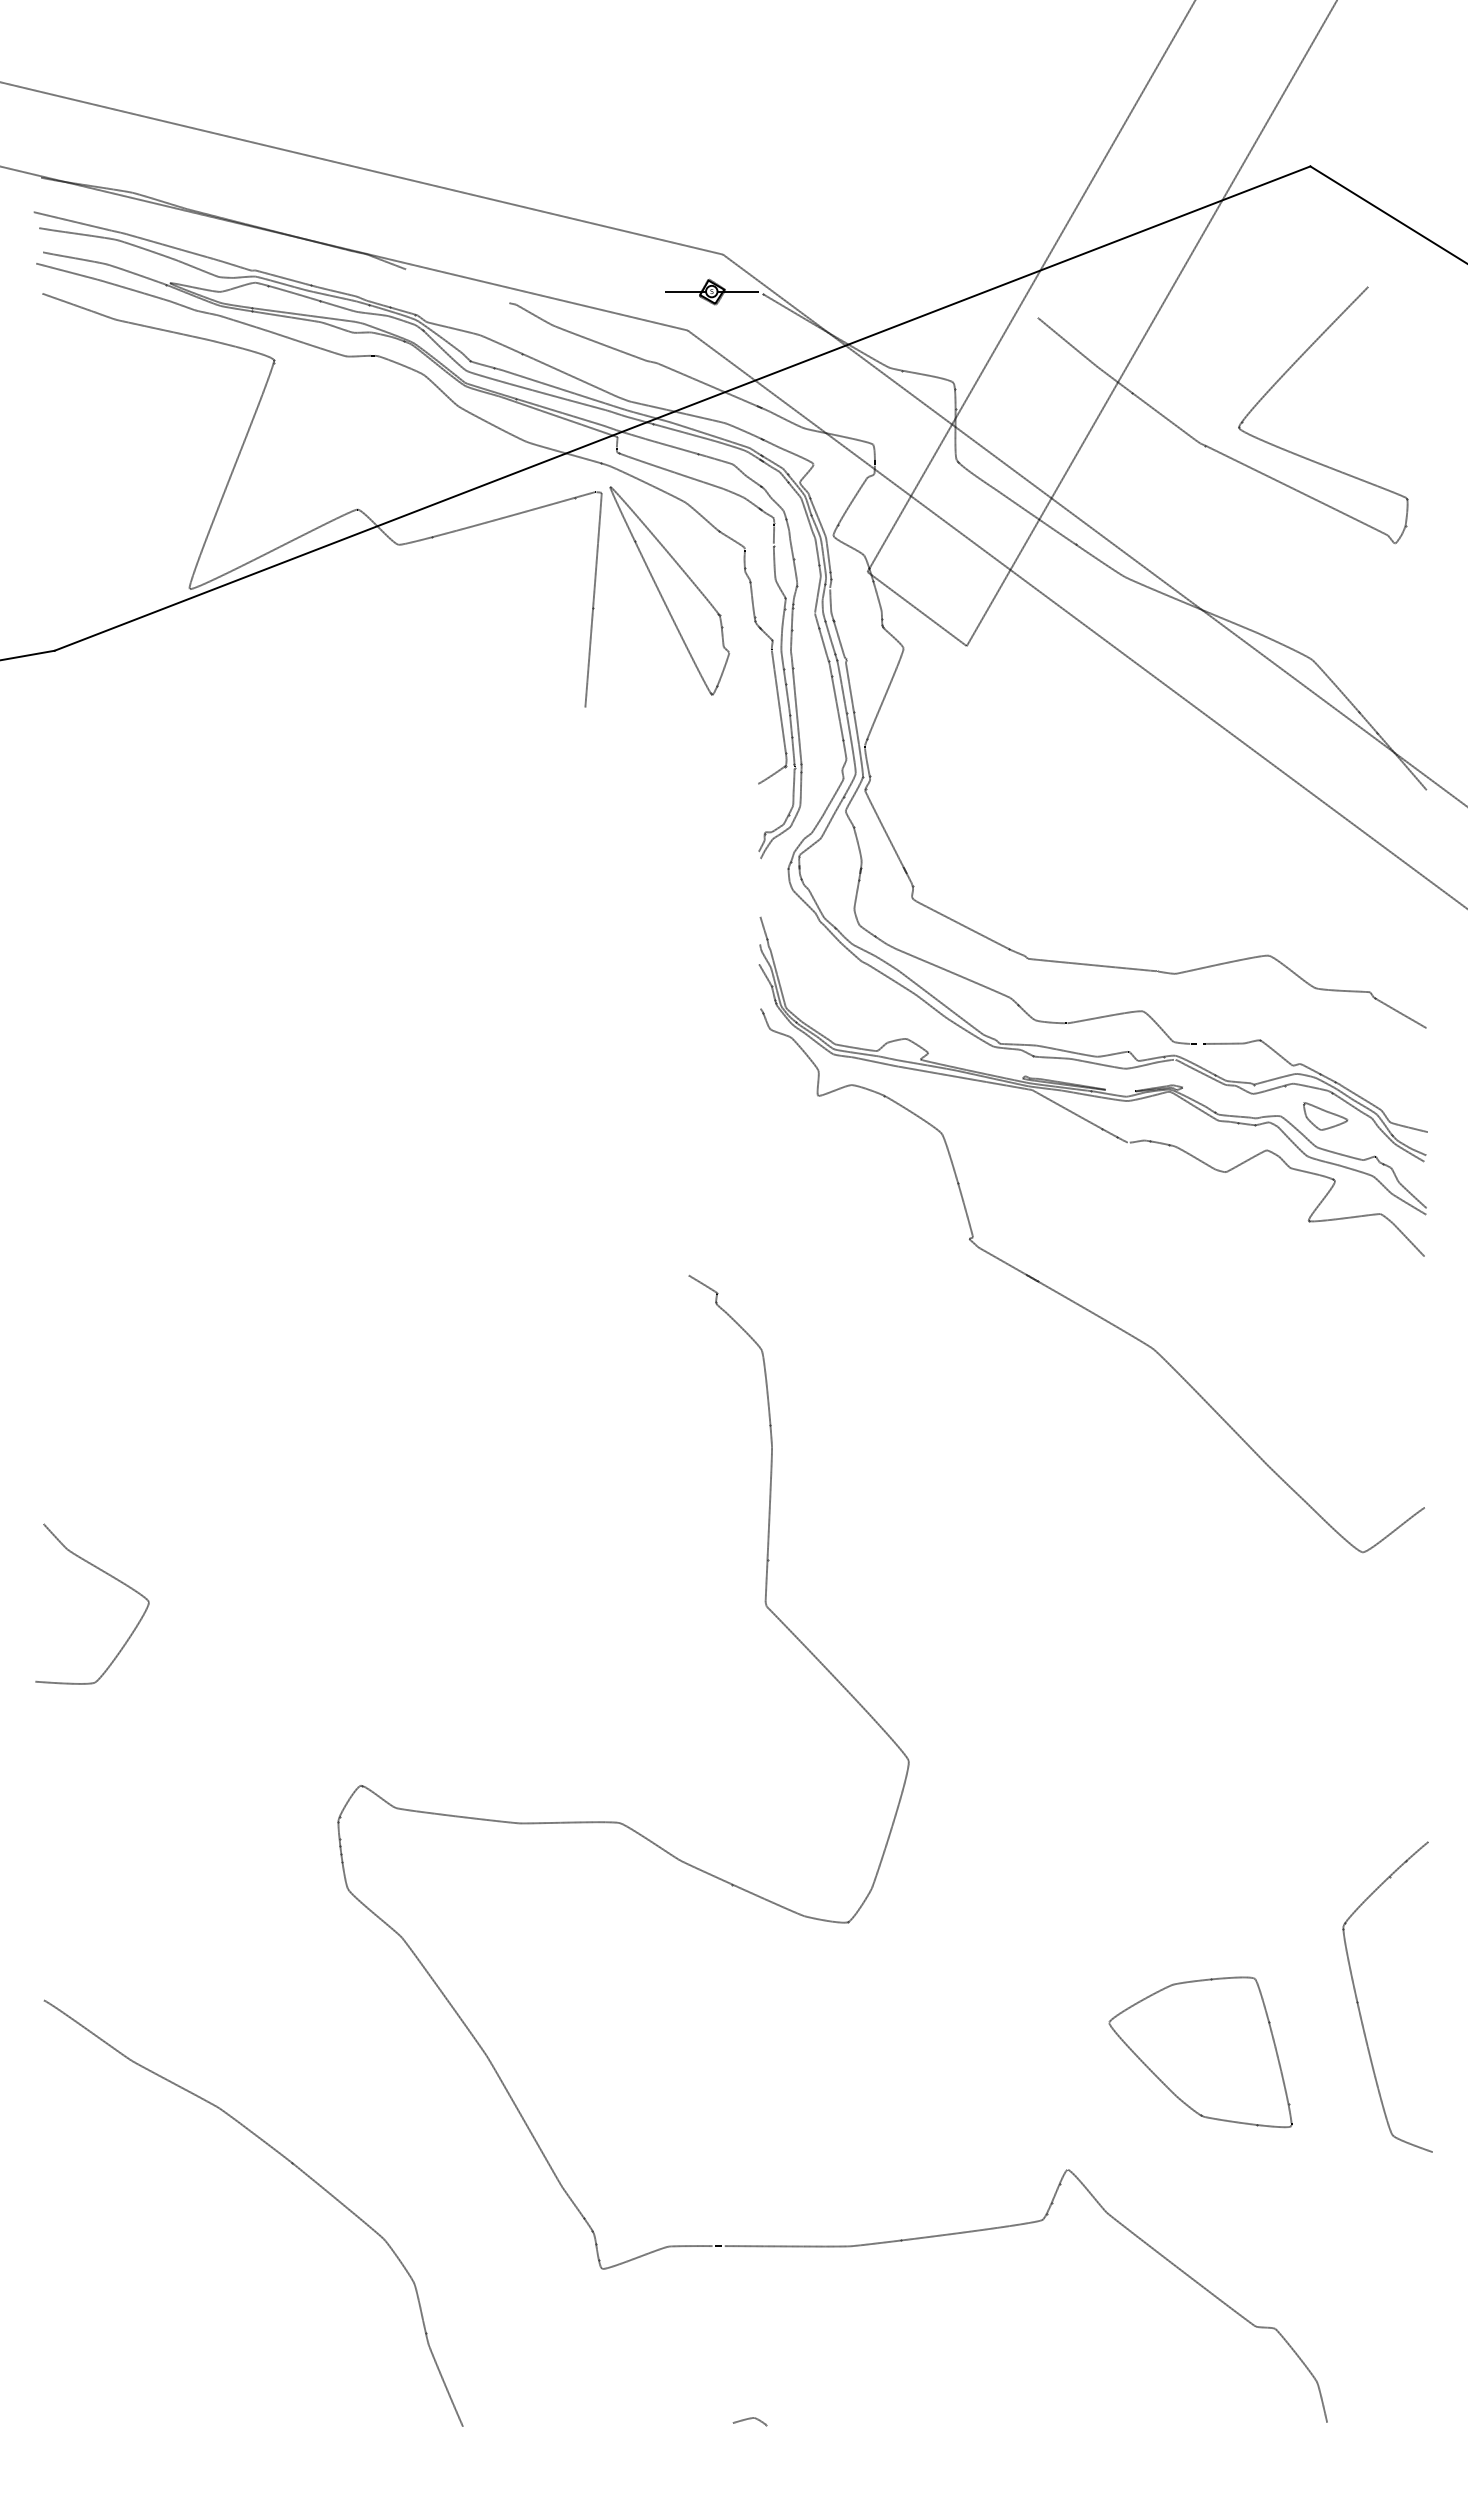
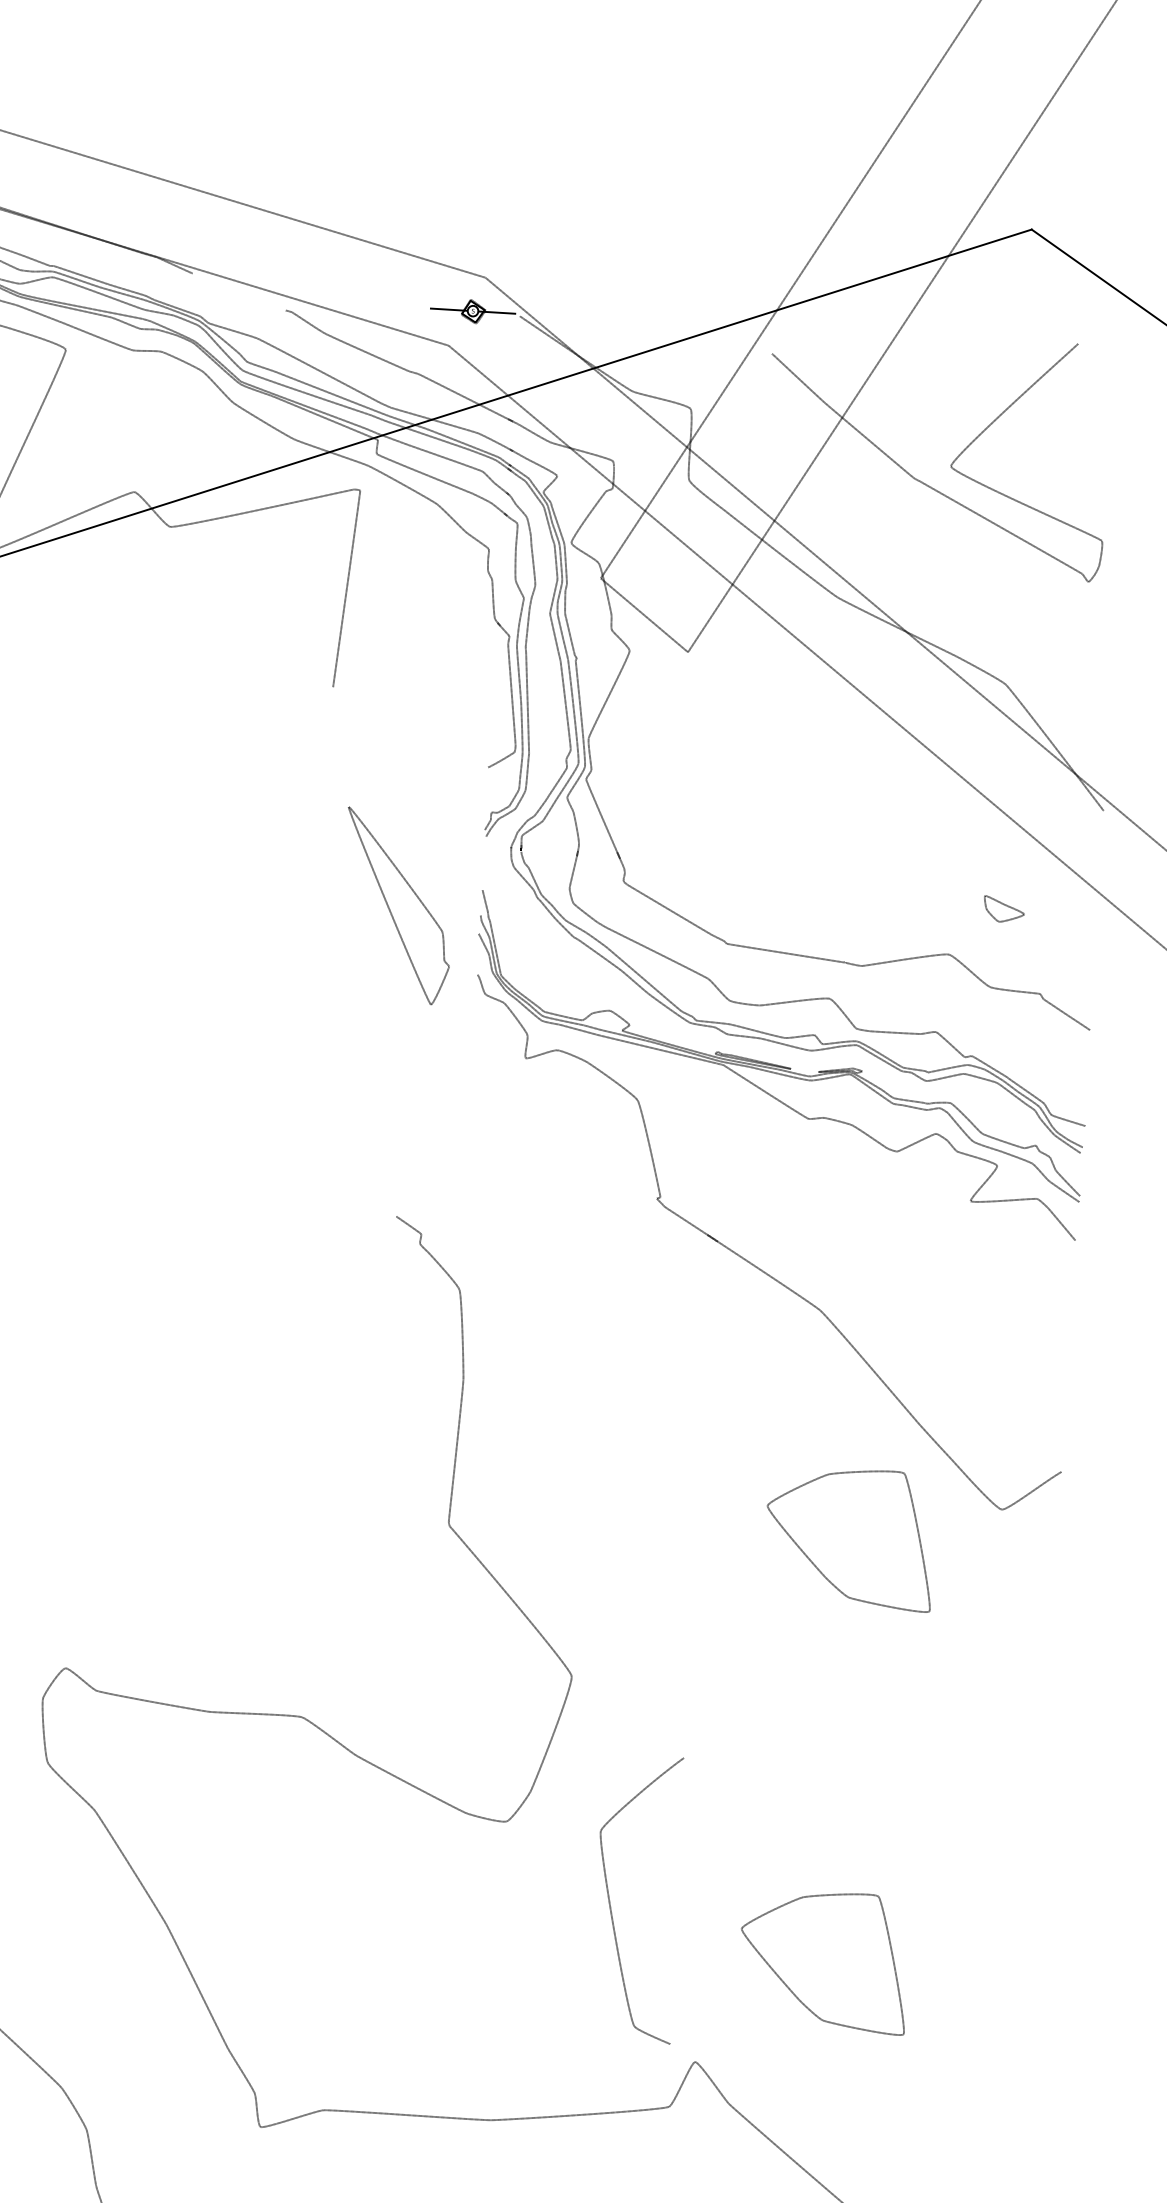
part: (669, 590) -> (397, 905), moved
part: (1325, 1116) -> (1004, 909), moved
part: (1200, 1592) -> (850, 1537), added
curve: (1358, 2001) -> (610, 1901), moved

